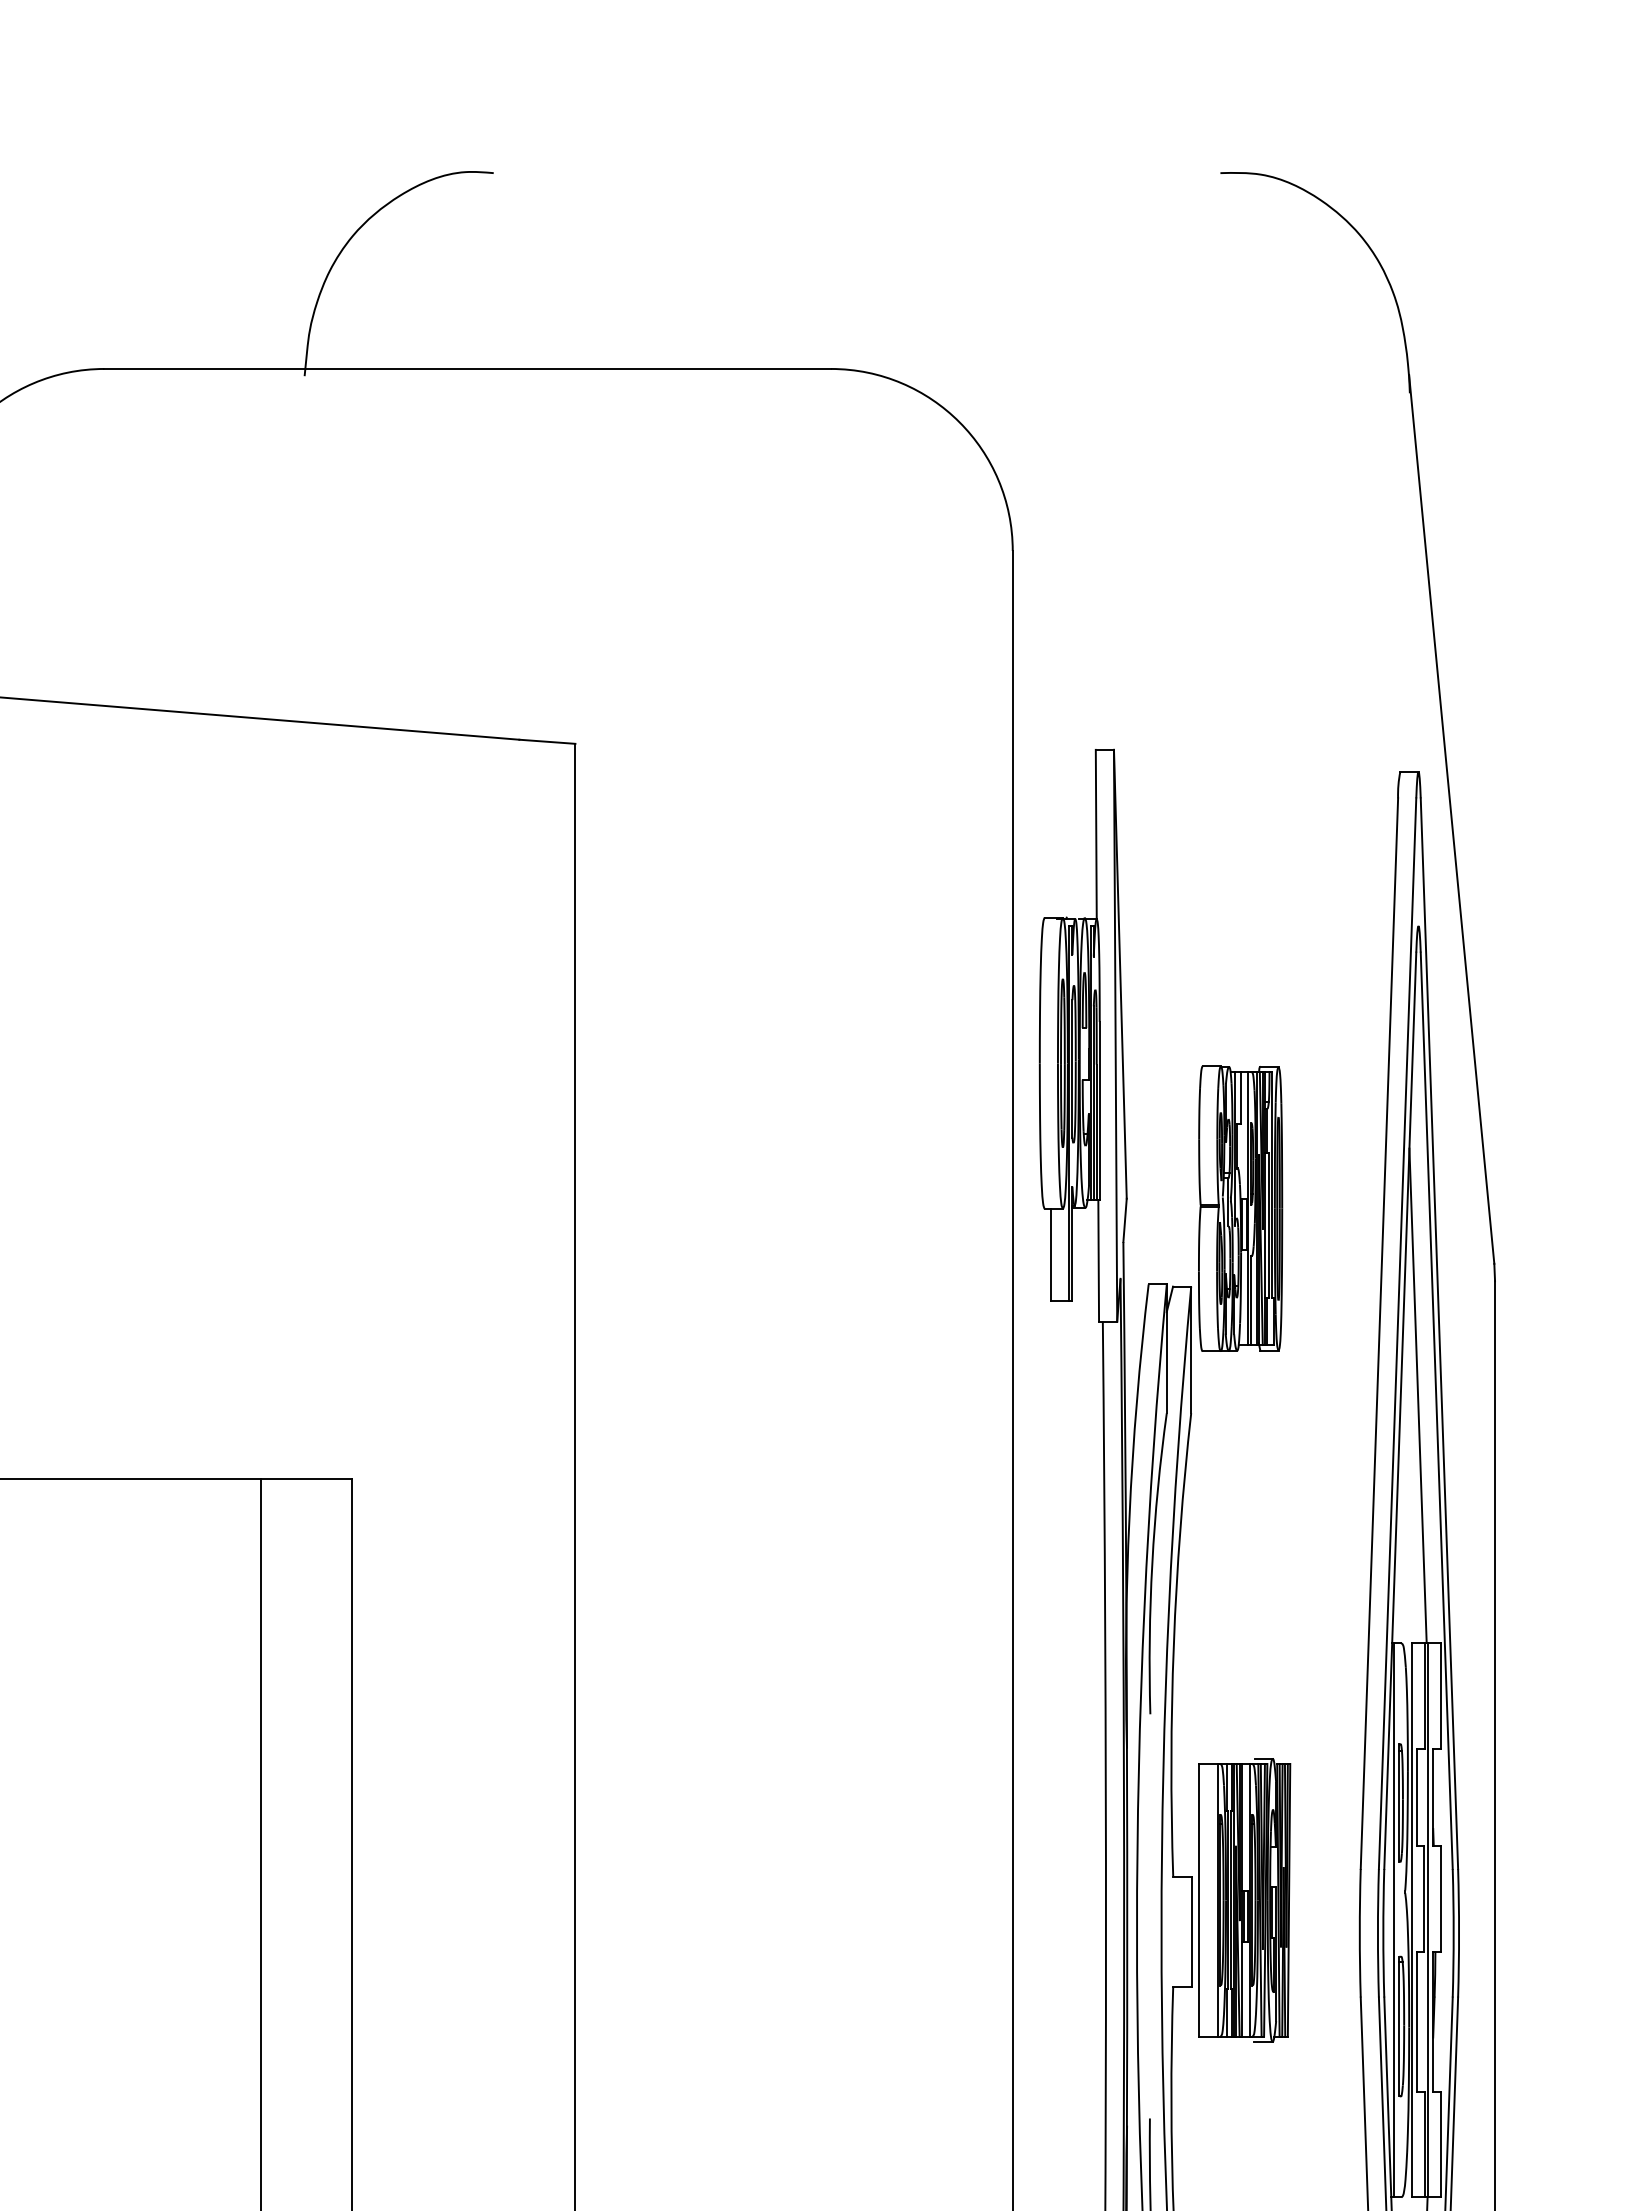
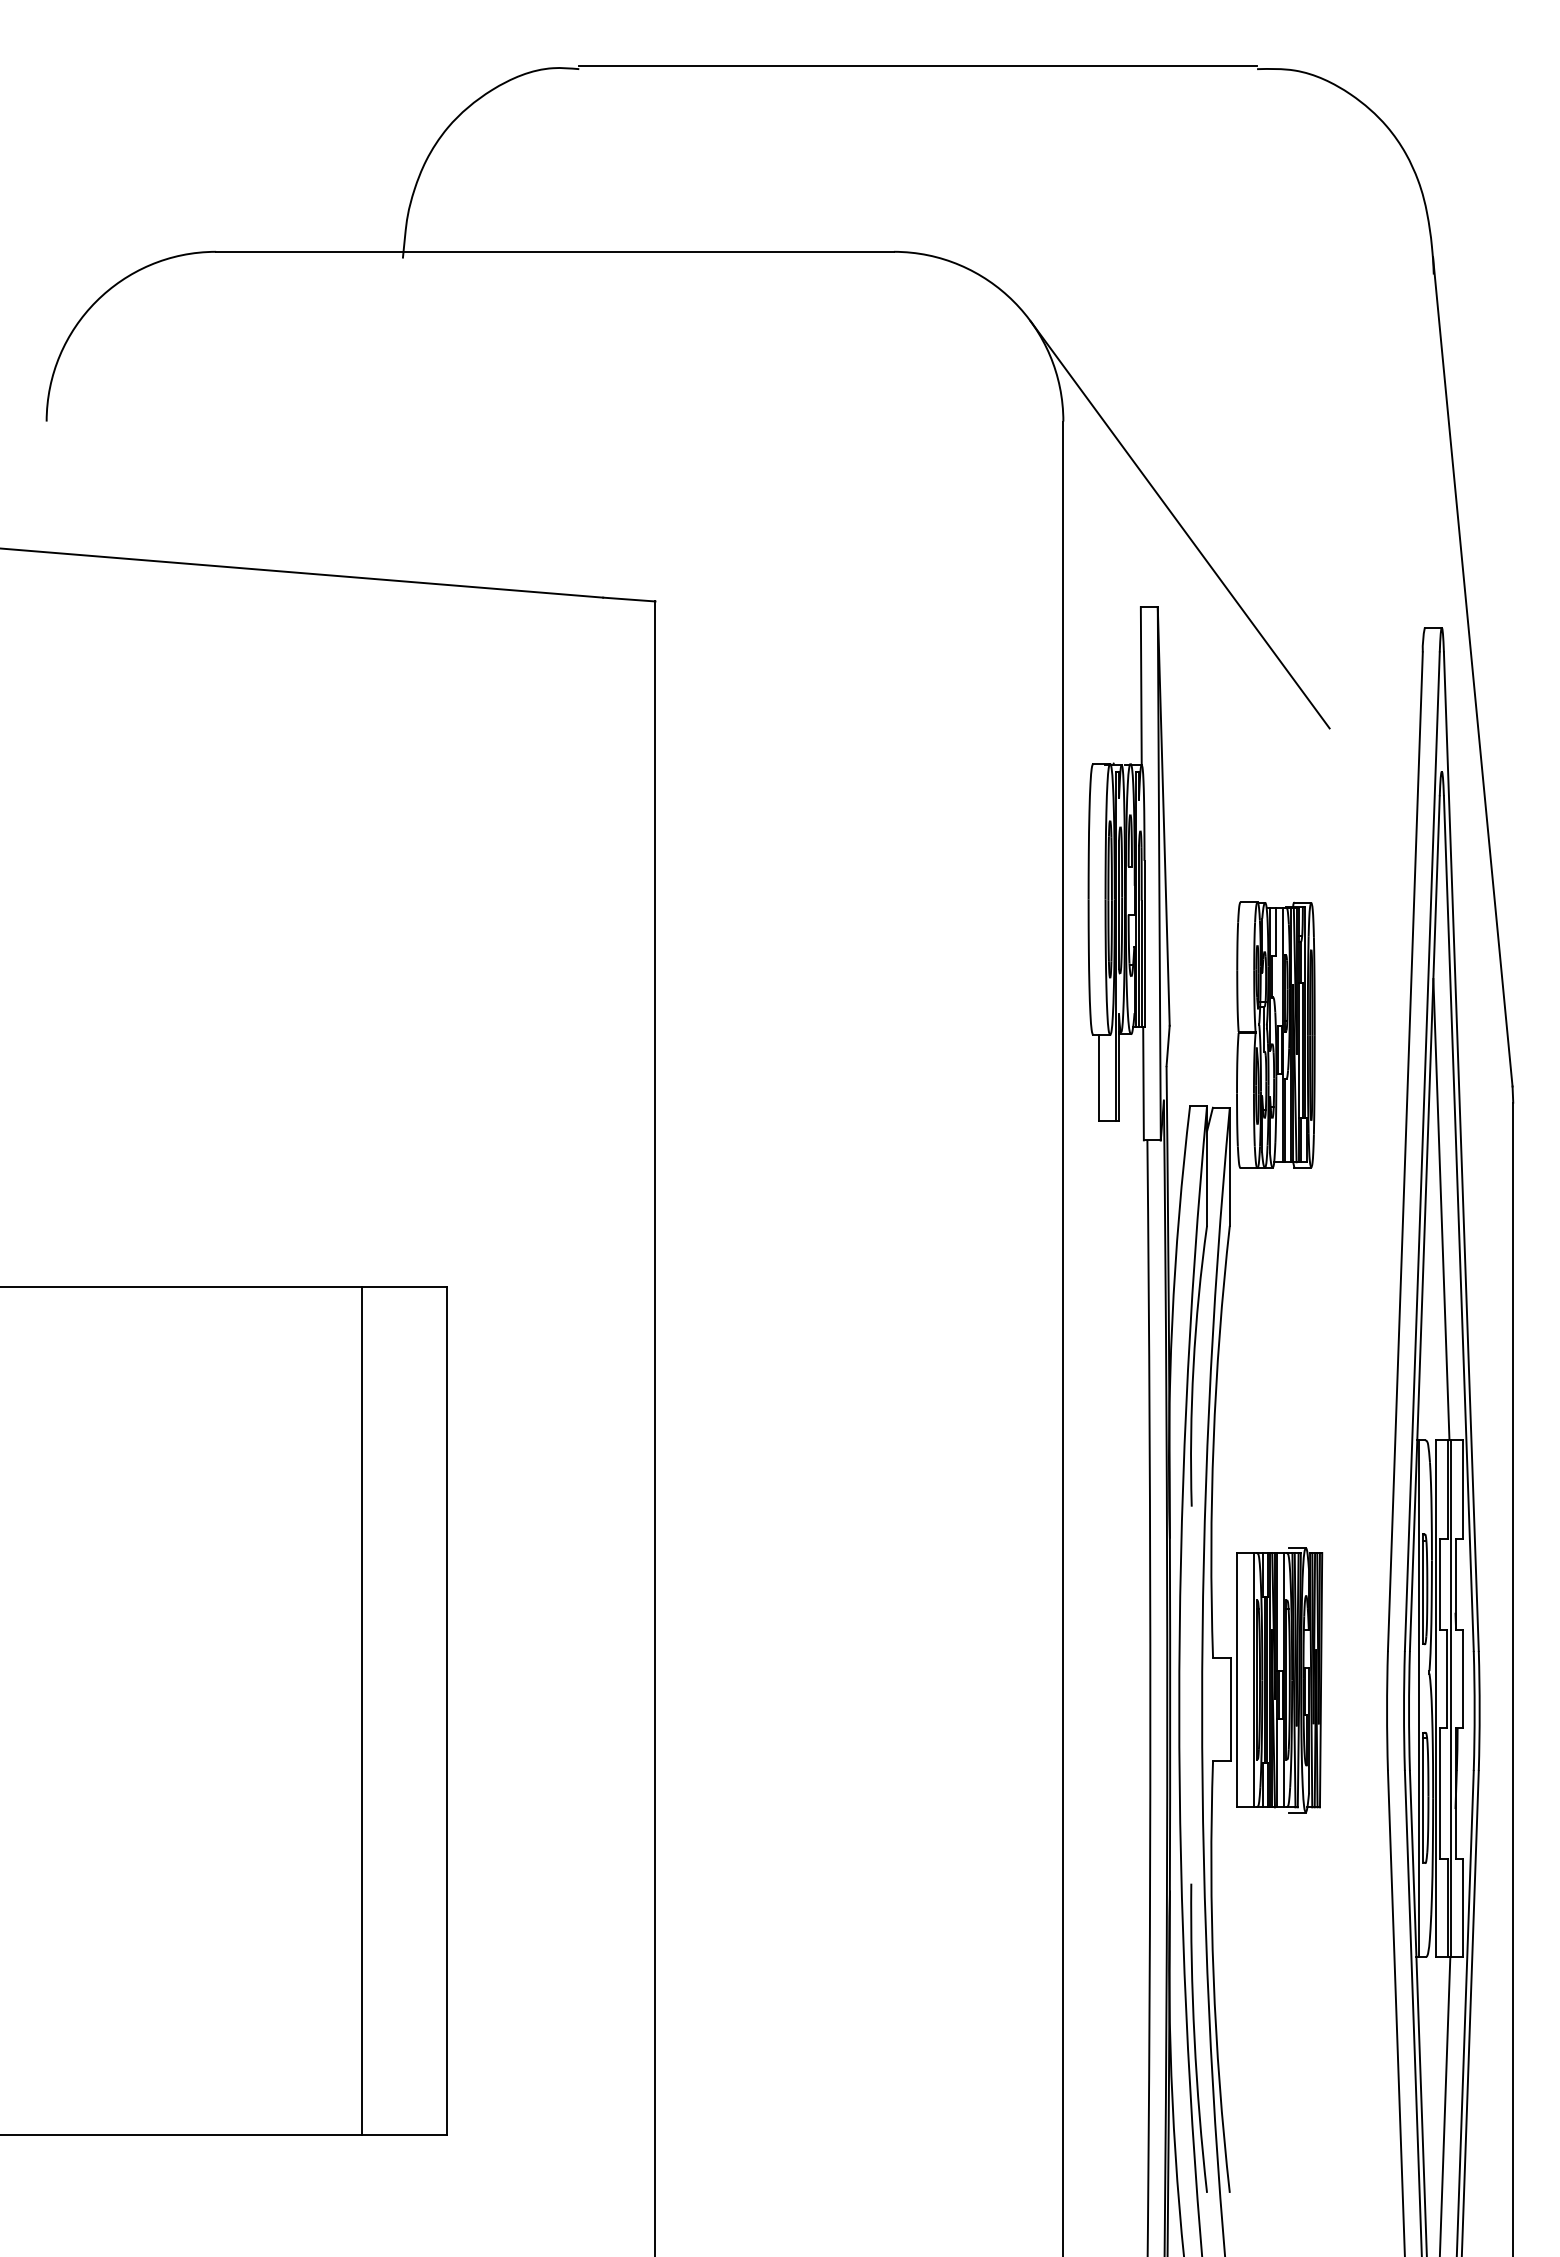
line: (856, 170) -> (917, 66), added
line: (1137, 661) -> (1179, 524), added

